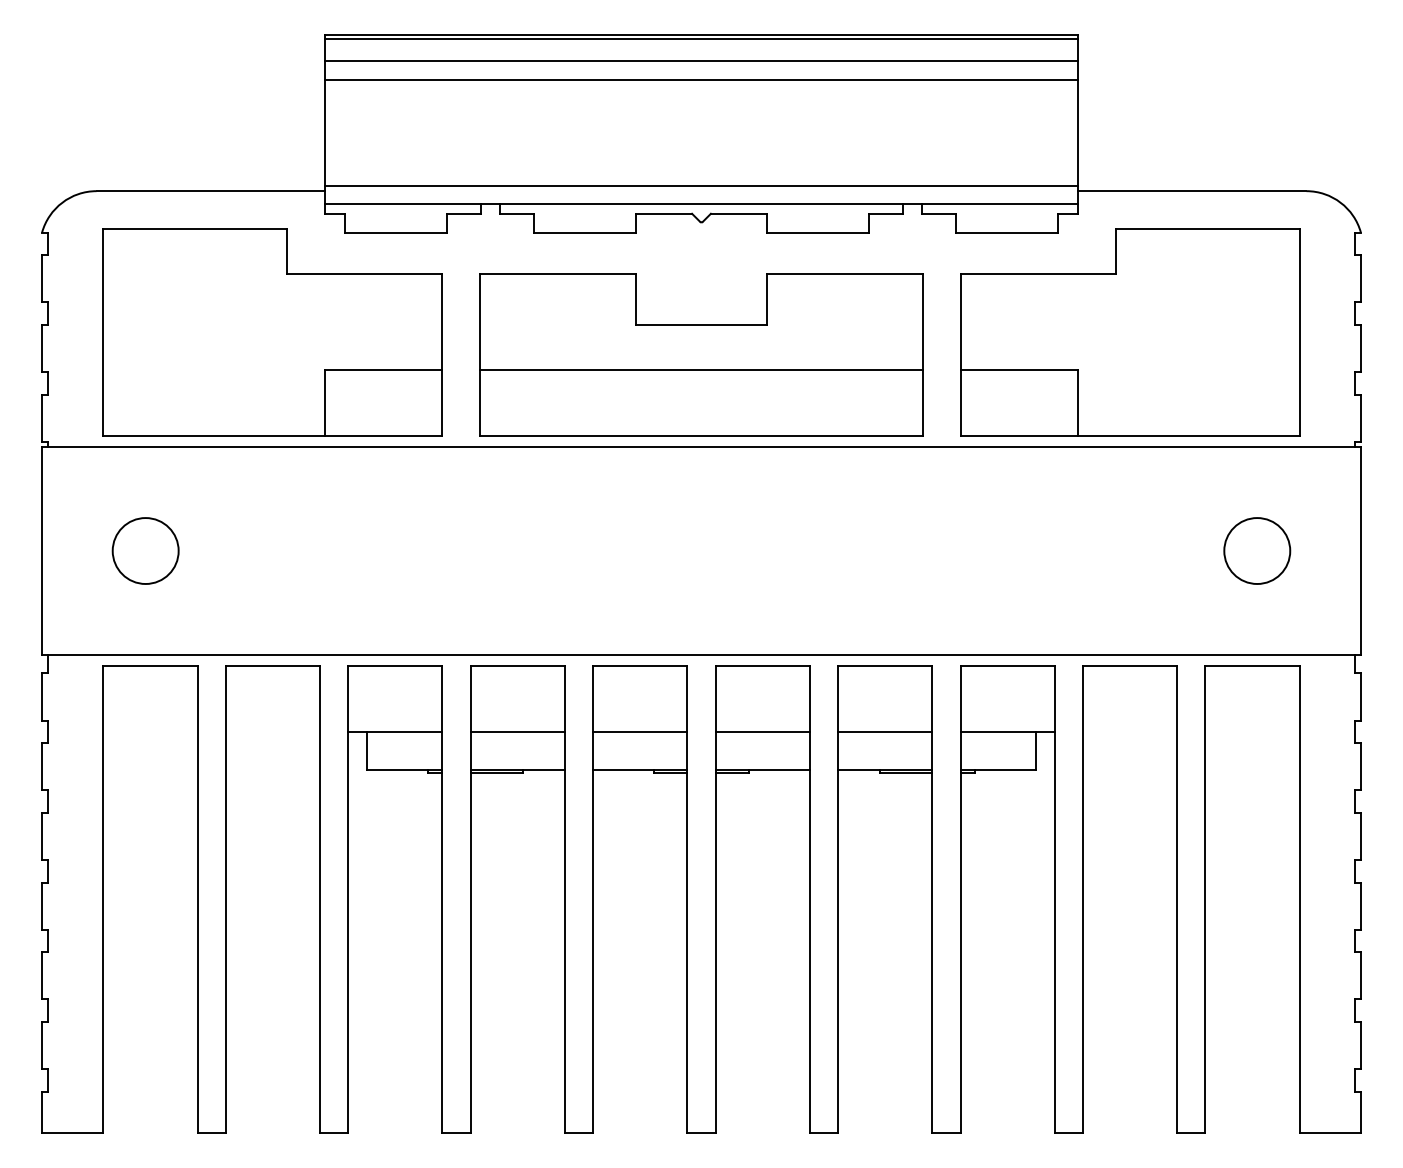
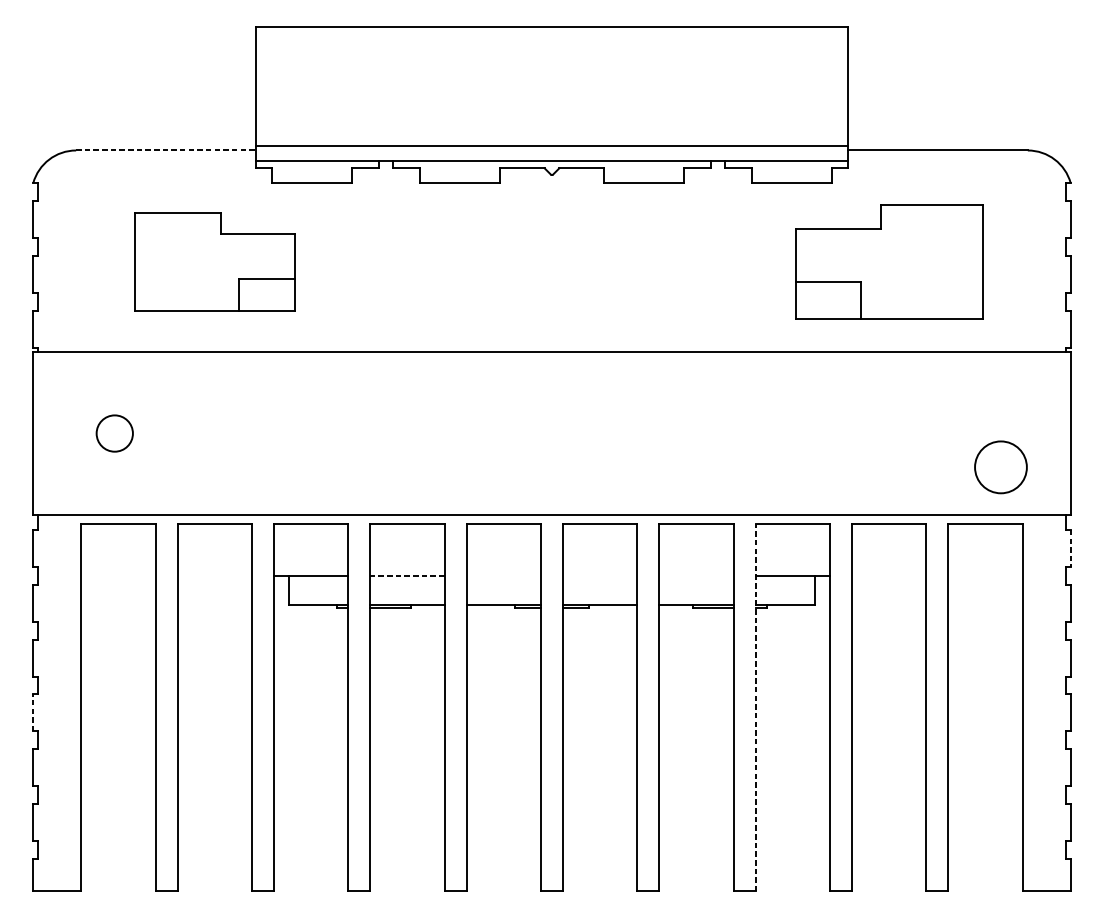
line: (701, 38) -> (552, 30), removed
line: (701, 61) -> (552, 48), removed
line: (701, 80) -> (552, 63), removed
line: (211, 191) -> (166, 150), solid -> dashed
part: (272, 332) -> (214, 261), size x0.6
part: (1130, 332) -> (889, 261), size x0.7
part: (701, 354) -> (552, 278), removed
circle: (145, 550) -> (114, 433), size x0.7
circle: (1257, 550) -> (1001, 466), moved
line: (1360, 697) -> (1070, 548), solid -> dashed
line: (517, 731) -> (407, 575), solid -> dashed
line: (640, 731) -> (504, 575), removed
line: (762, 731) -> (599, 575), removed
line: (885, 731) -> (696, 575), removed
line: (960, 899) -> (755, 707), solid -> dashed
line: (42, 906) -> (33, 713), solid -> dashed

